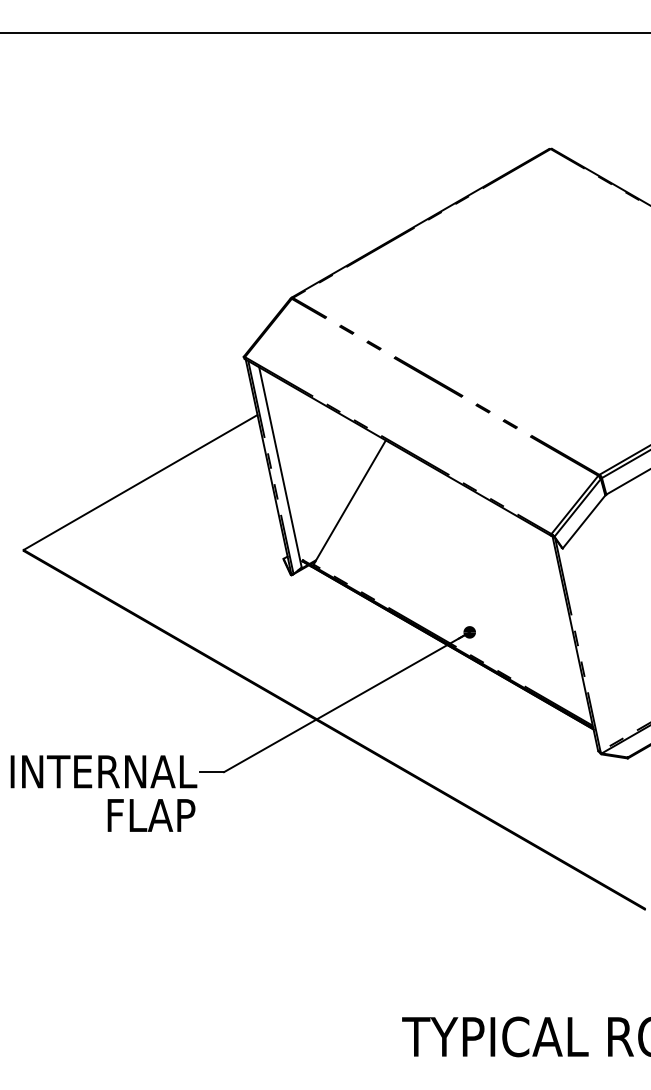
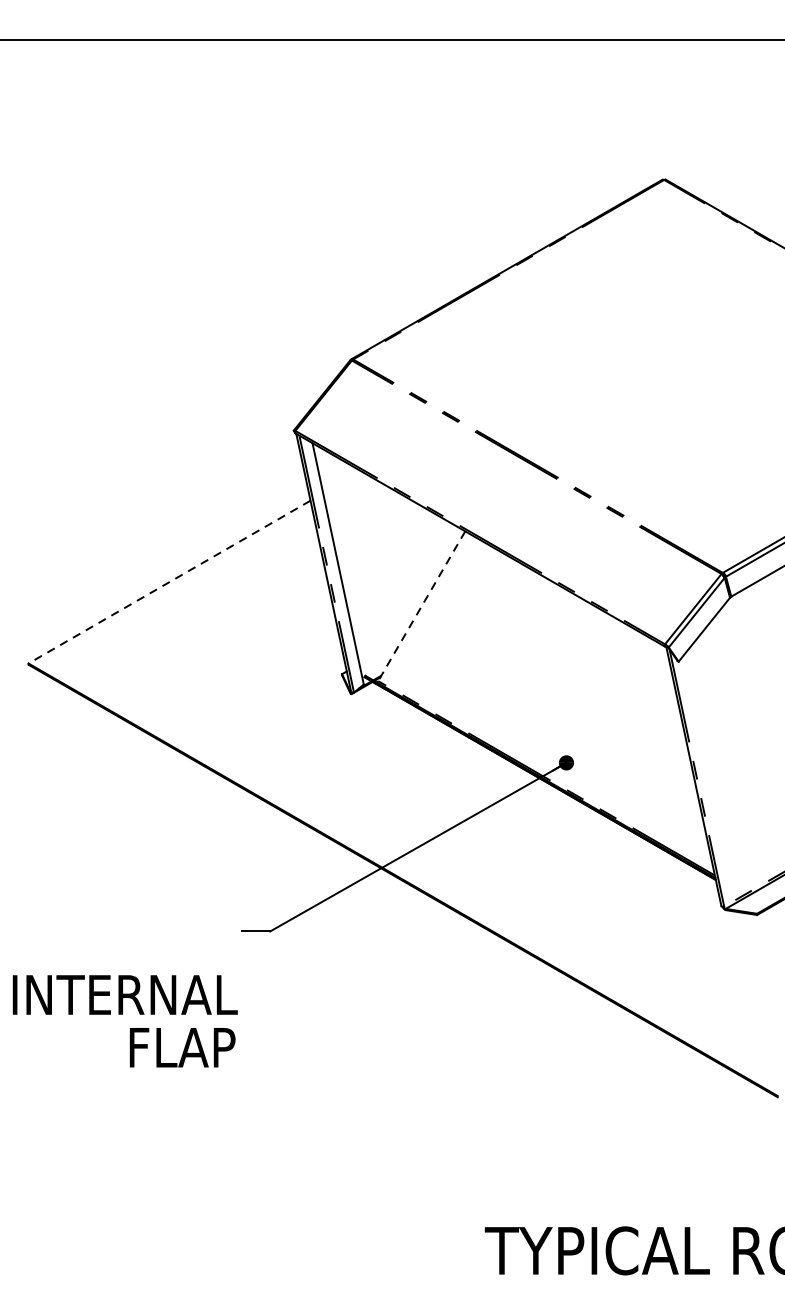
line: (140, 482) -> (169, 582), solid -> dashed
line: (349, 502) -> (421, 606), solid -> dashed
text: (103, 793) -> (124, 1021), moved

